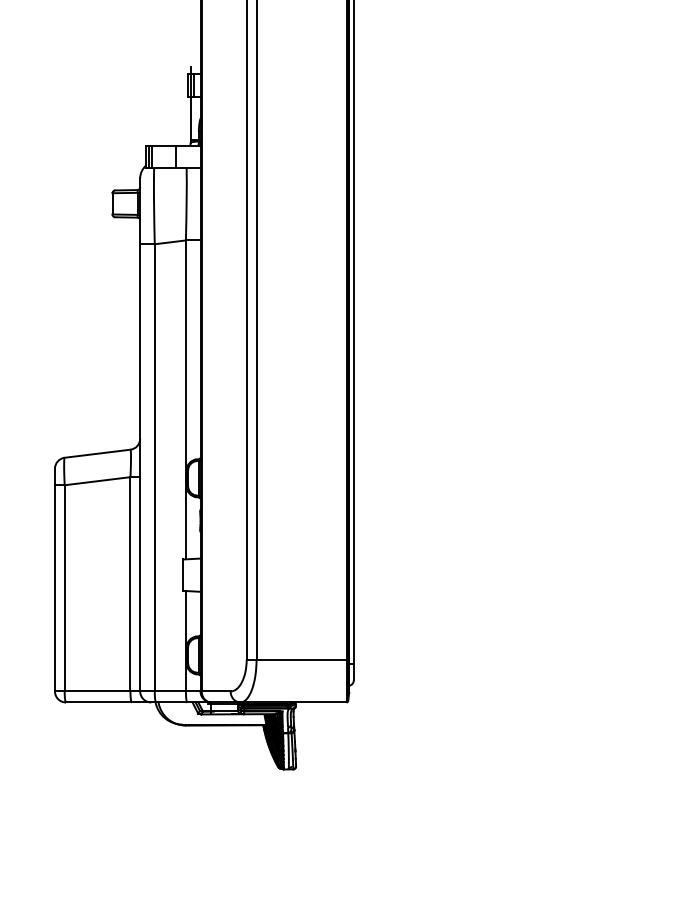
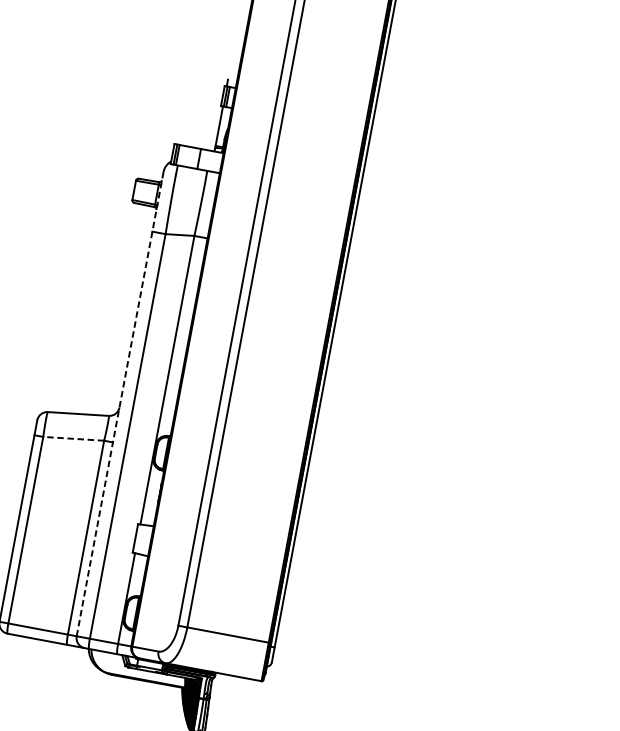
line: (140, 434) -> (120, 403), solid -> dashed
line: (97, 481) -> (73, 439), solid -> dashed

